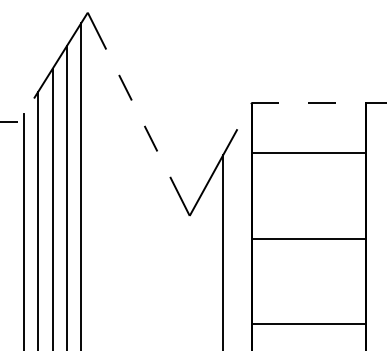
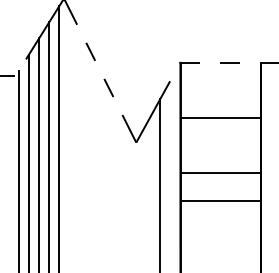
line: (308, 153) -> (220, 118), moved
line: (308, 238) -> (220, 172), moved
line: (308, 324) -> (220, 200), moved

